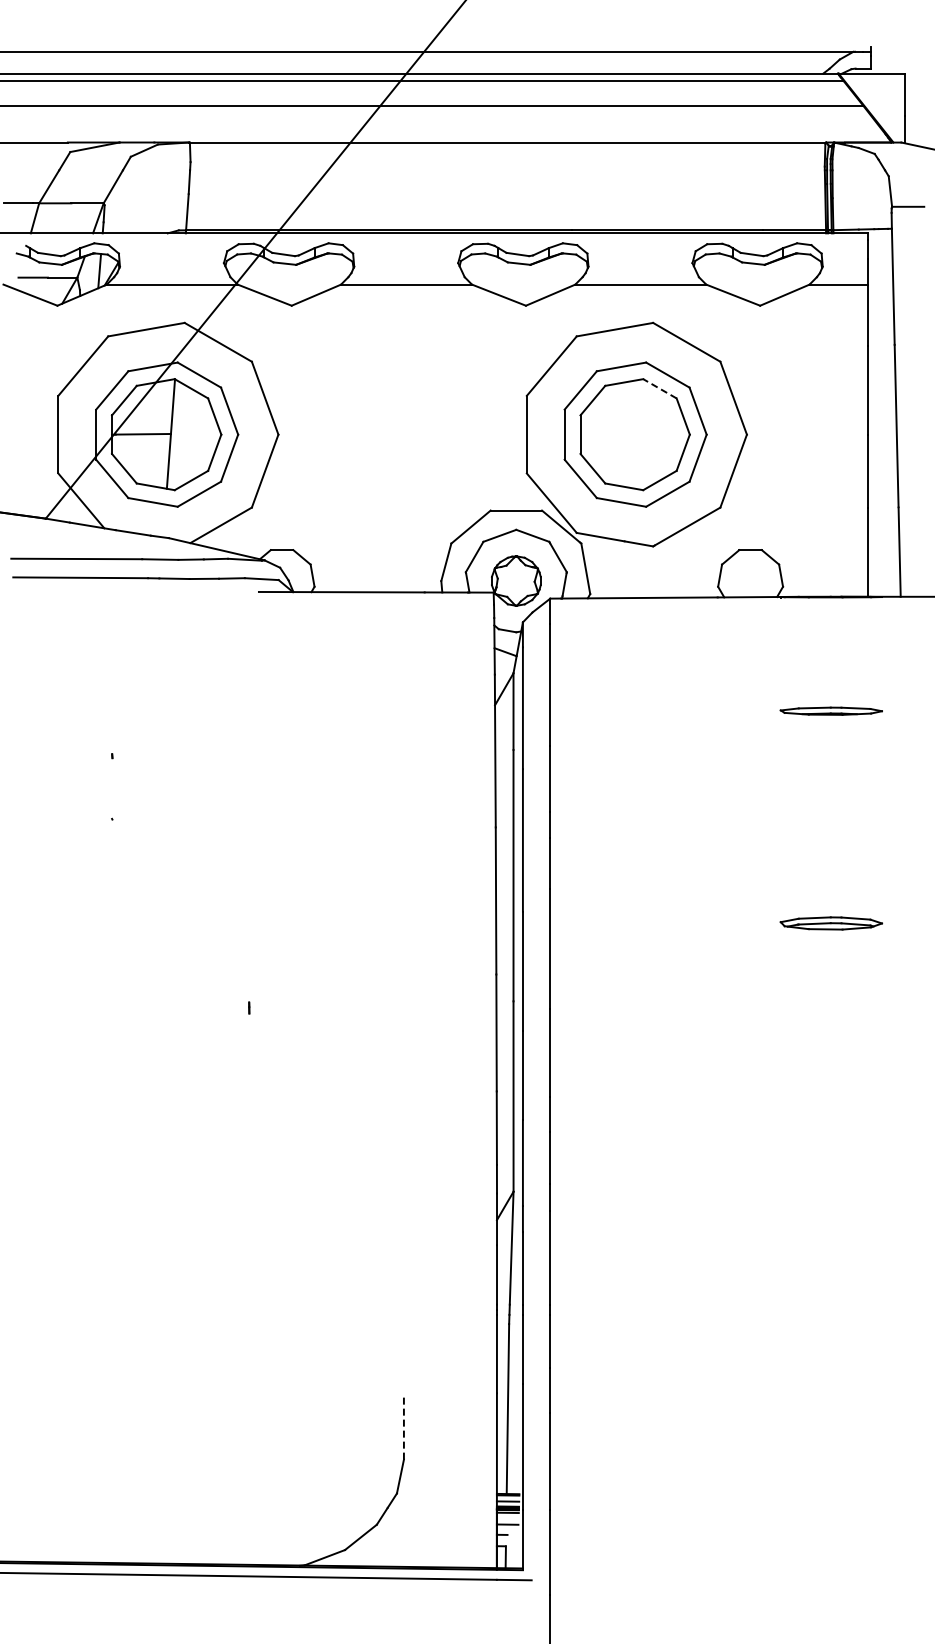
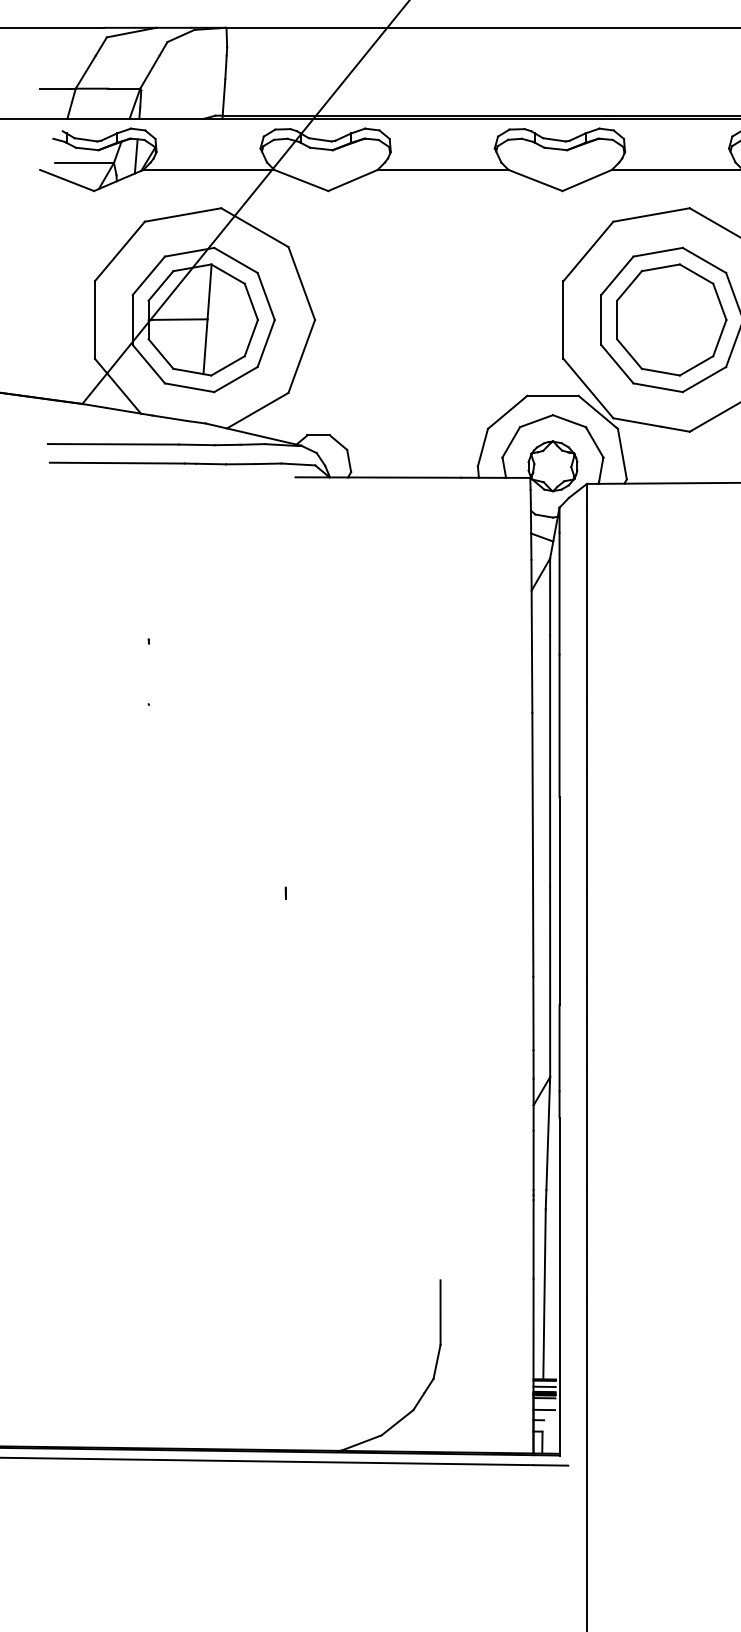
line: (659, 388) -> (696, 273), dashed -> solid
line: (403, 1426) -> (440, 1311), dashed -> solid

